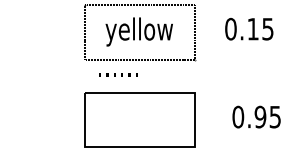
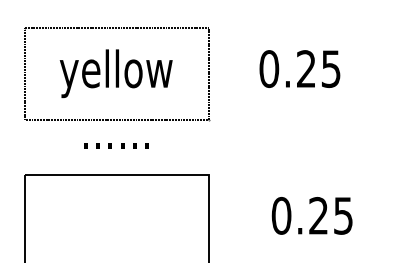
text: (252, 28) -> (305, 67), 0.15 -> 0.25
text: (118, 74) -> (116, 144), moved
text: (260, 116) -> (318, 214), 0.95 -> 0.25

